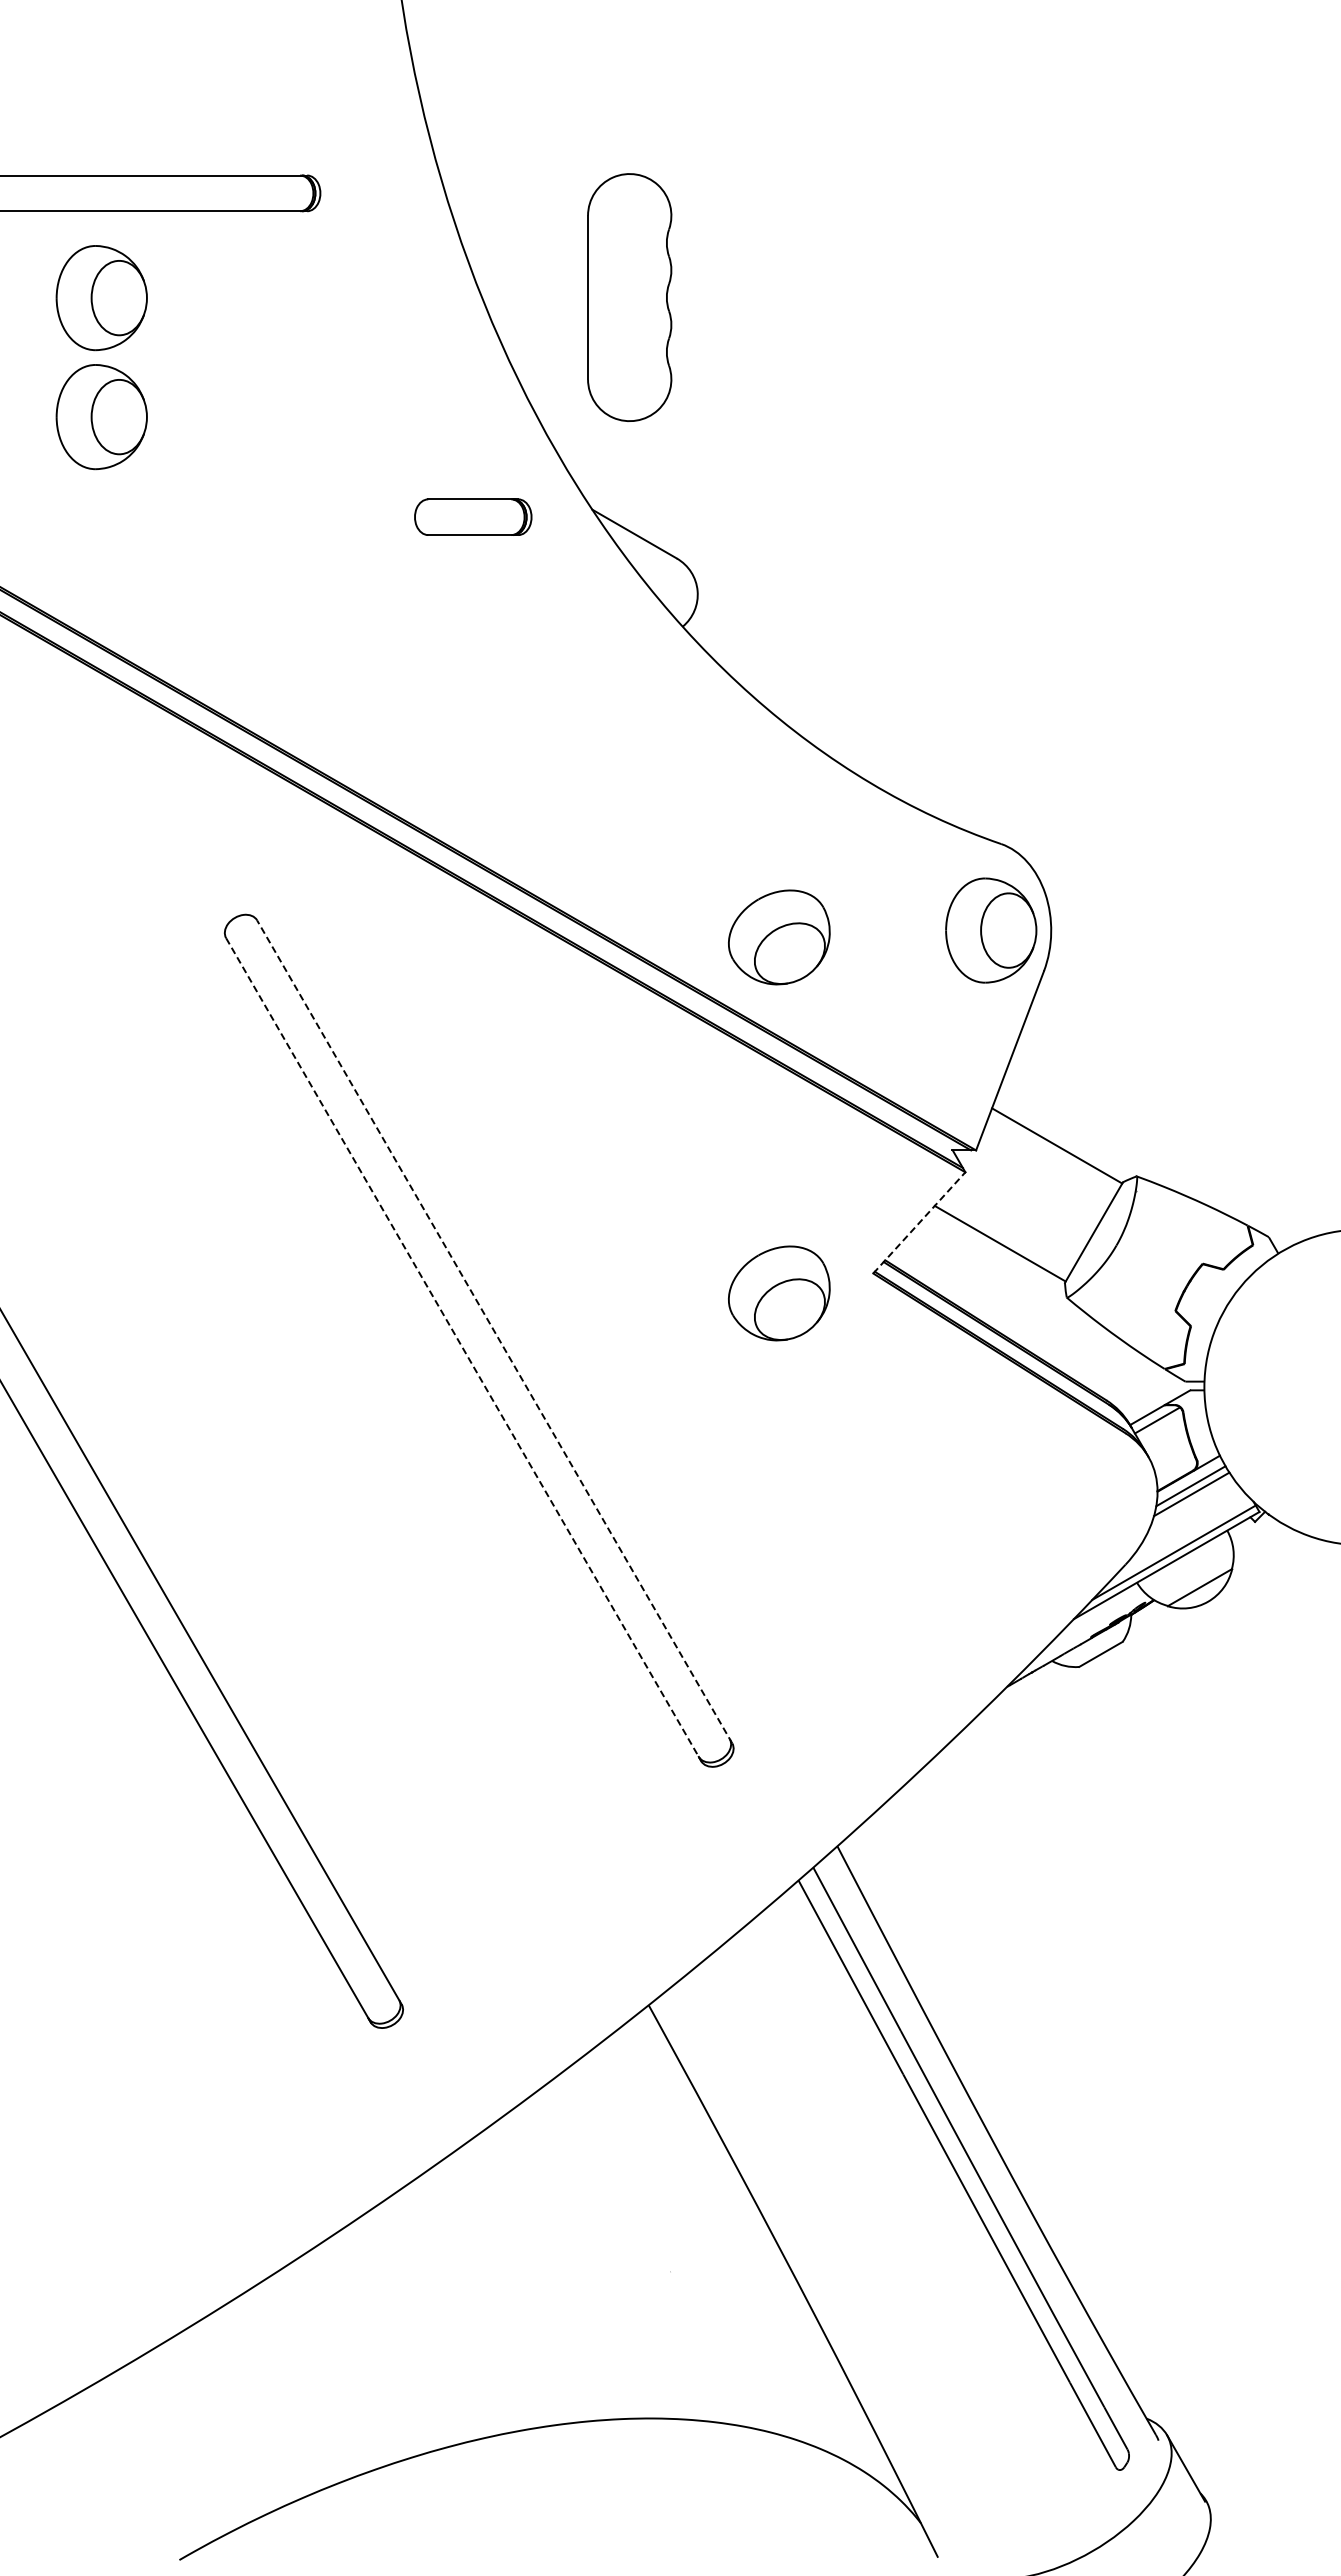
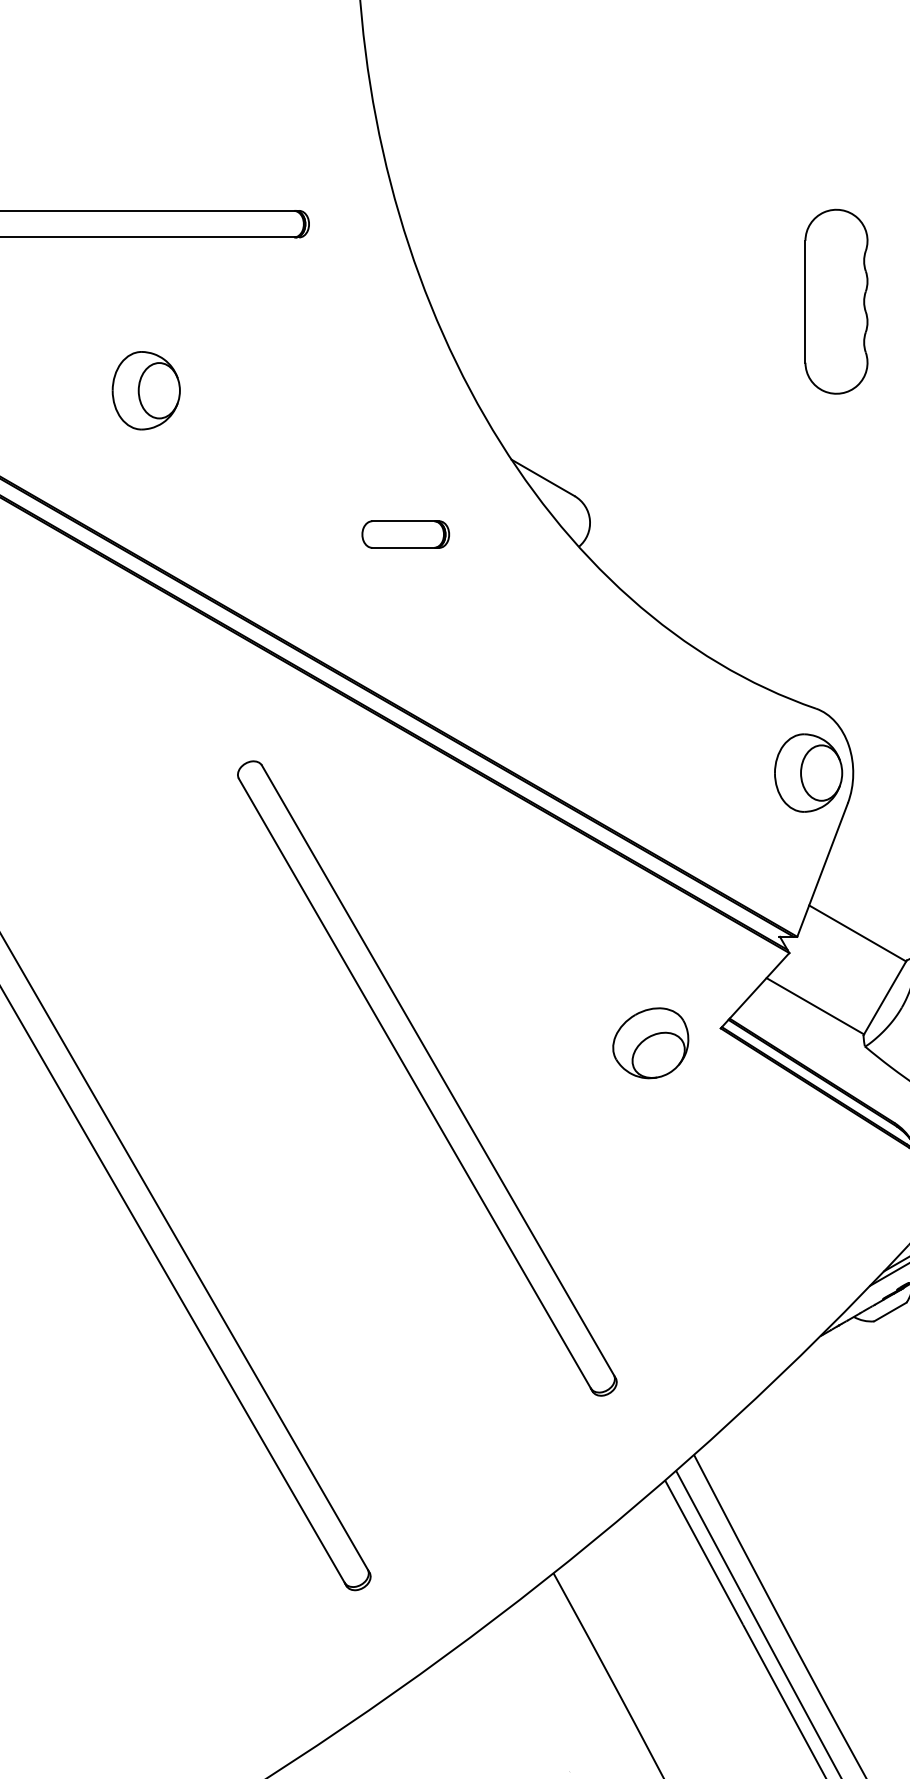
part: (629, 297) -> (836, 301), moved
part: (101, 298) -> (146, 302), removed
part: (473, 516) -> (405, 534), moved
part: (779, 937) -> (650, 778), removed
line: (919, 1222) -> (755, 990), dashed -> solid
line: (494, 1331) -> (438, 1071), dashed -> solid
line: (464, 1350) -> (416, 1085), dashed -> solid

